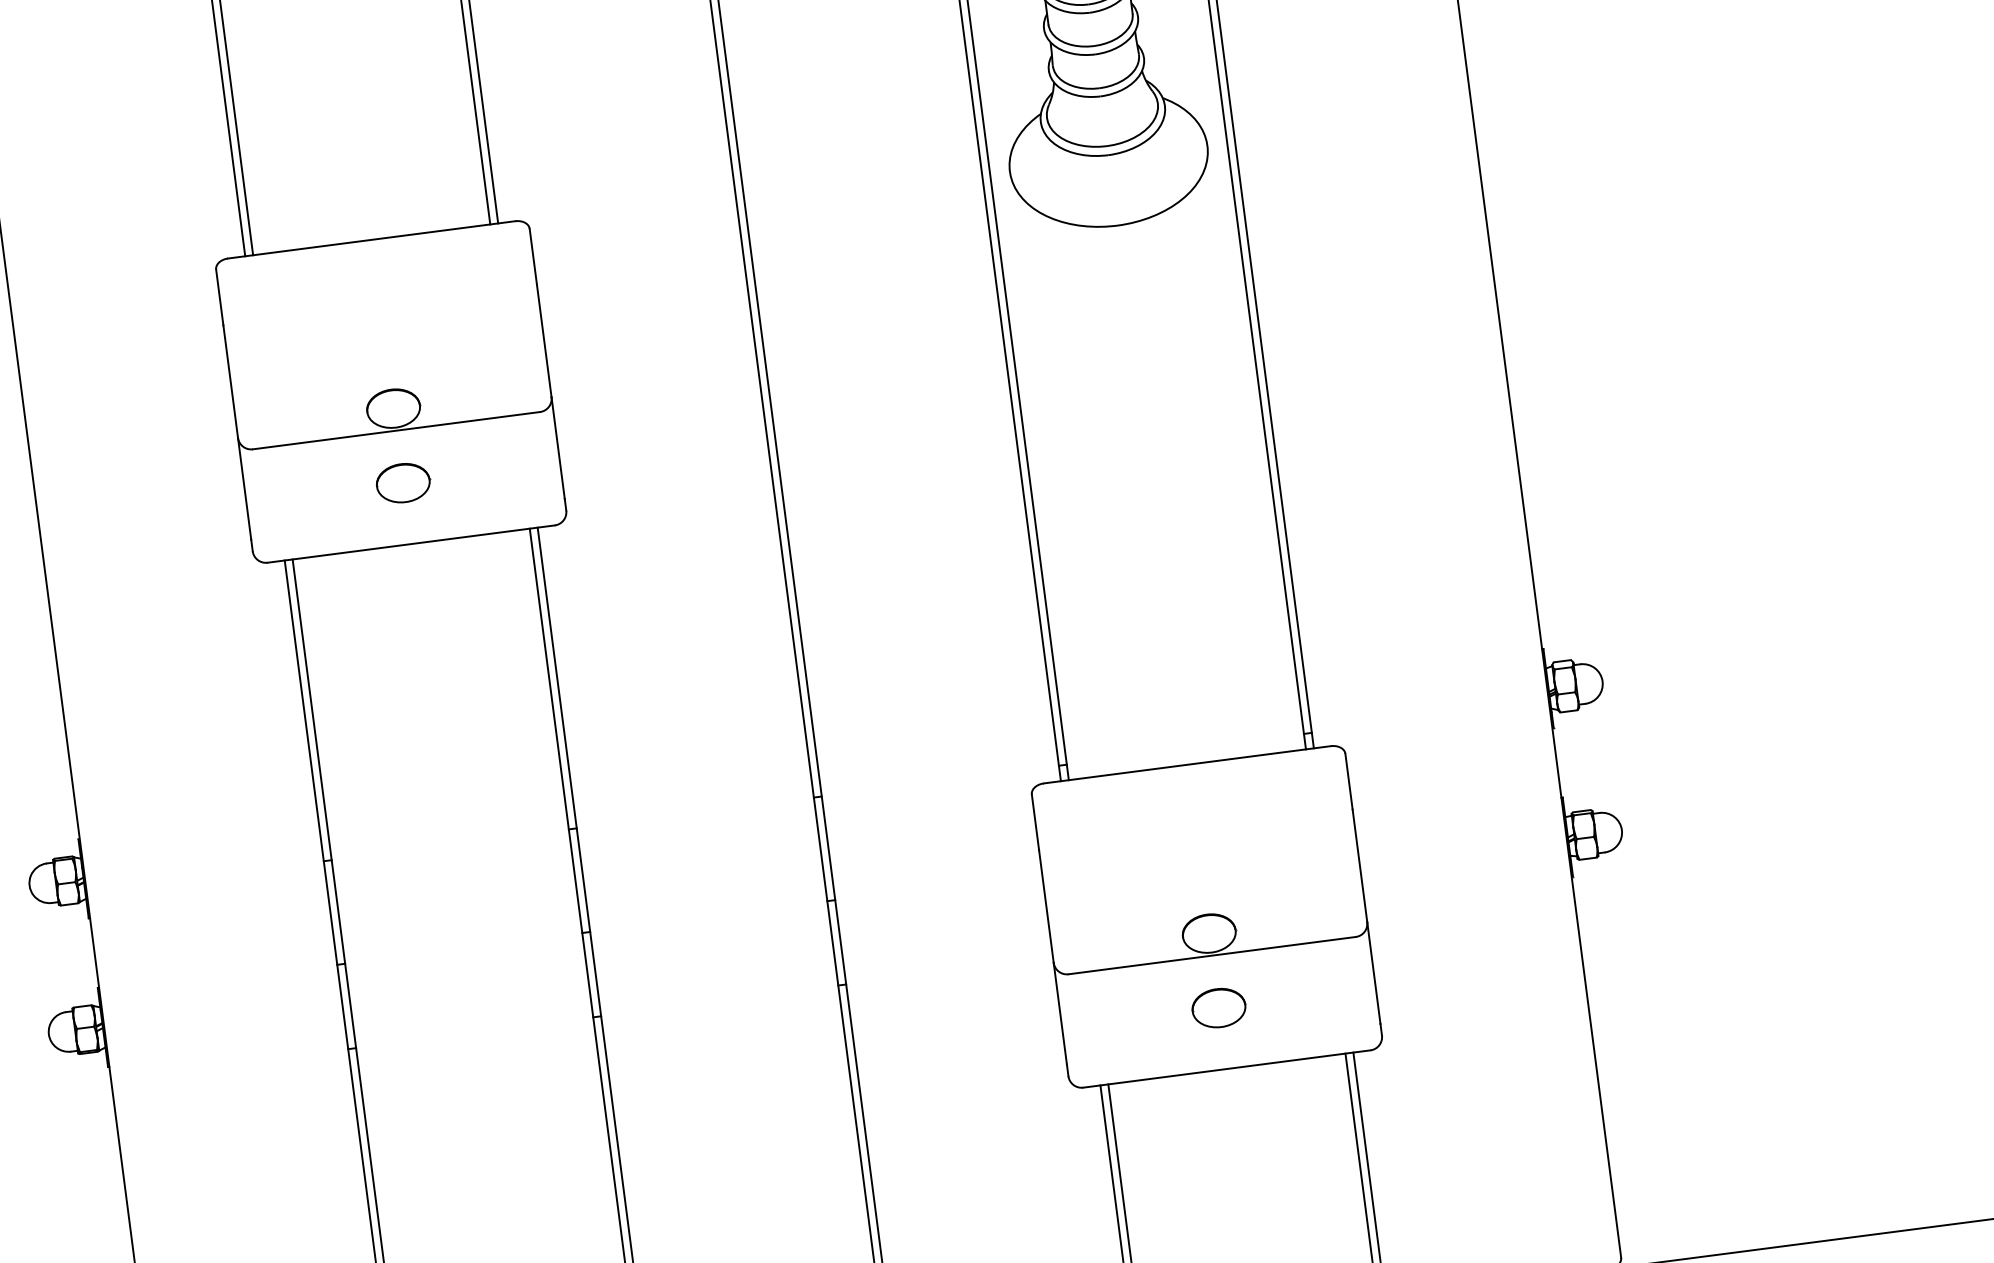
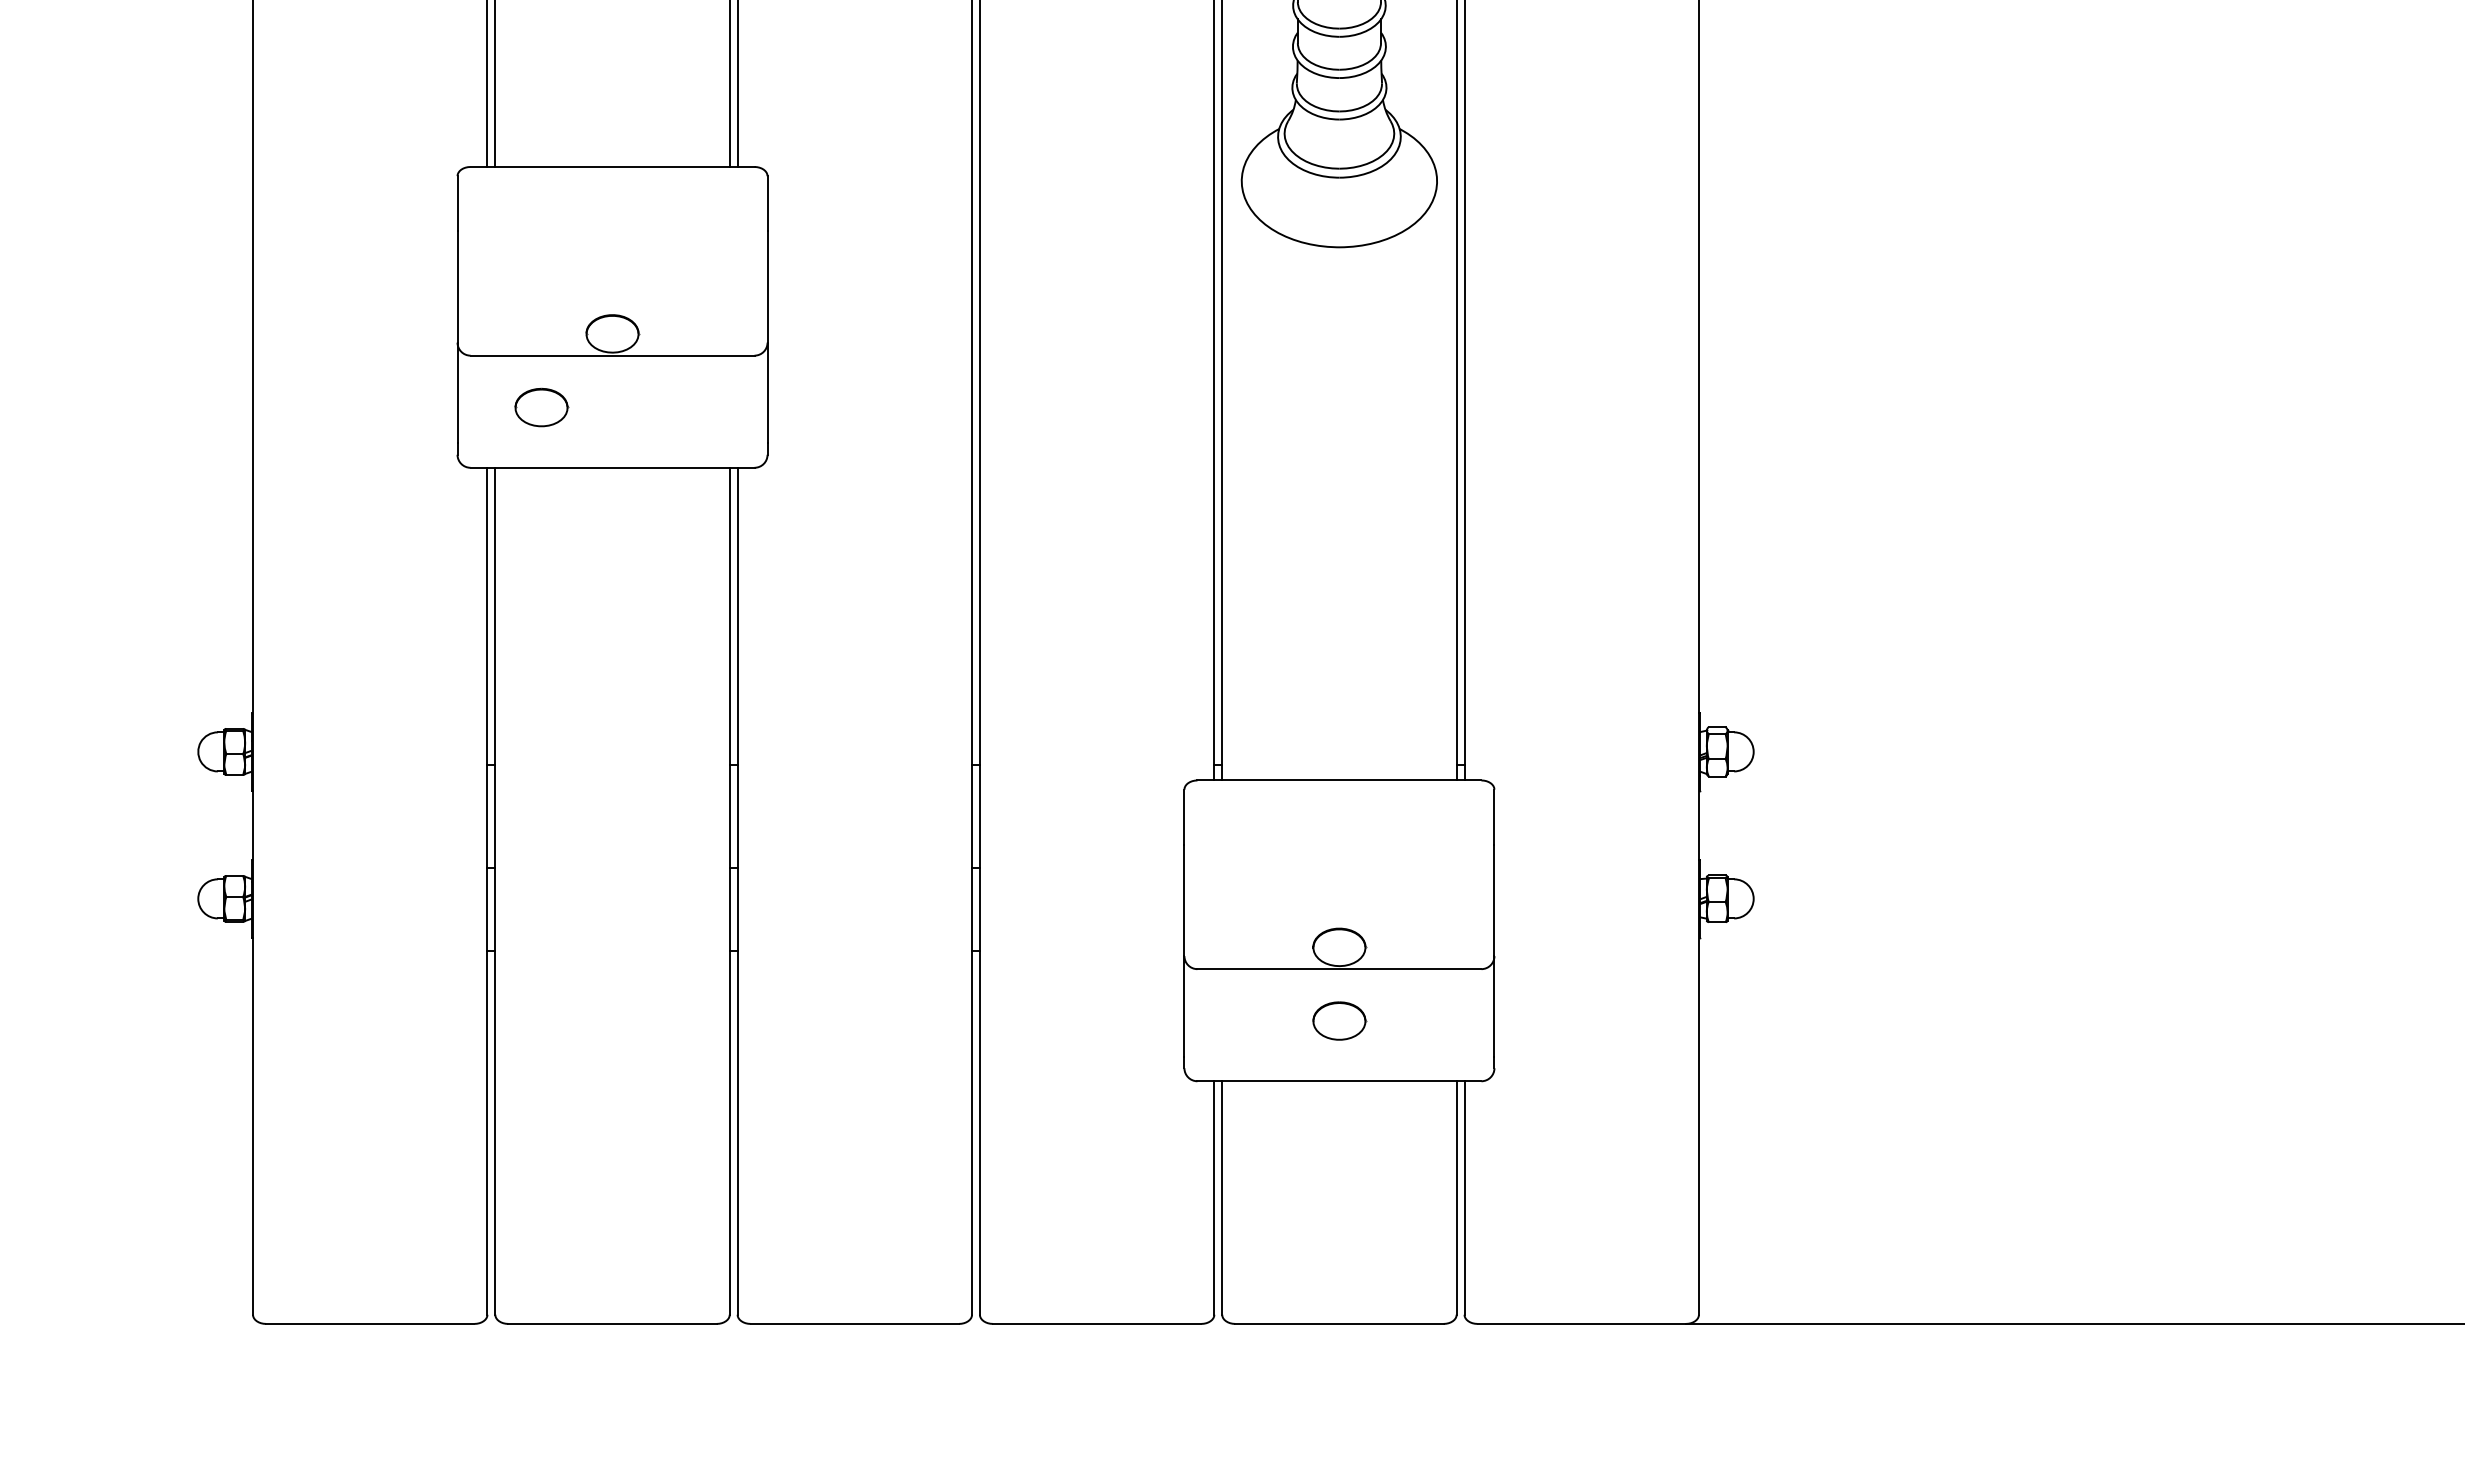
part: (403, 483) -> (541, 407), moved

